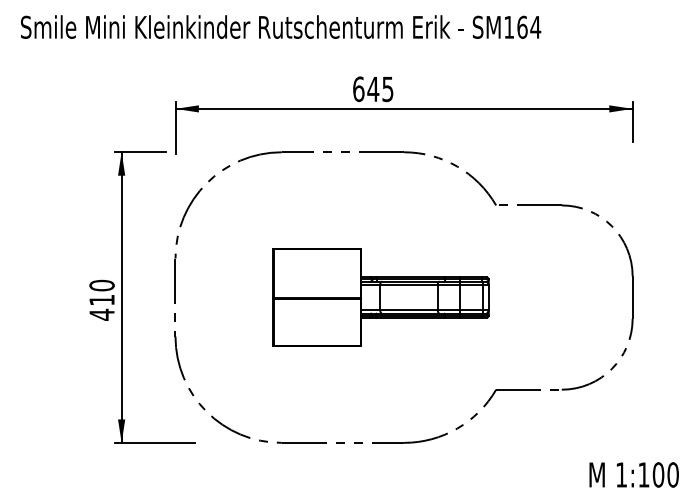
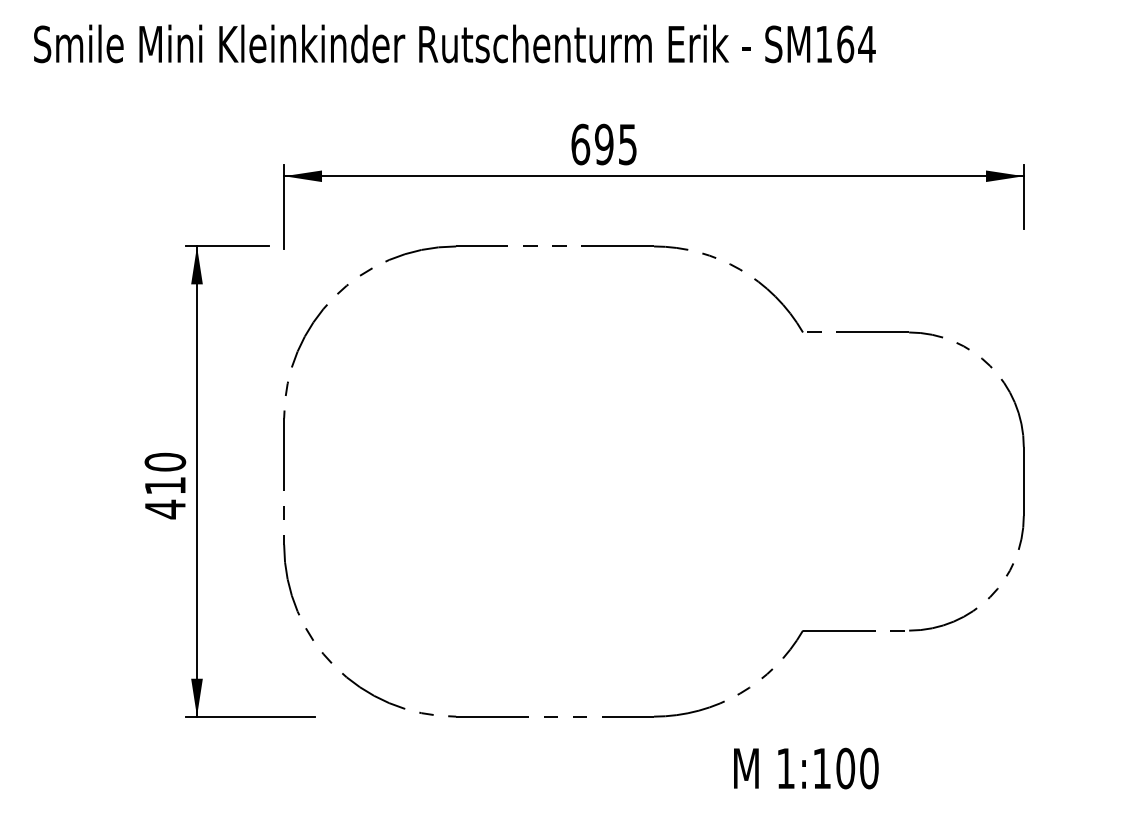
text: (373, 89) -> (604, 144), 645 -> 695
part: (380, 297) -> (615, 481), removed
text: (633, 474) -> (805, 767), moved

